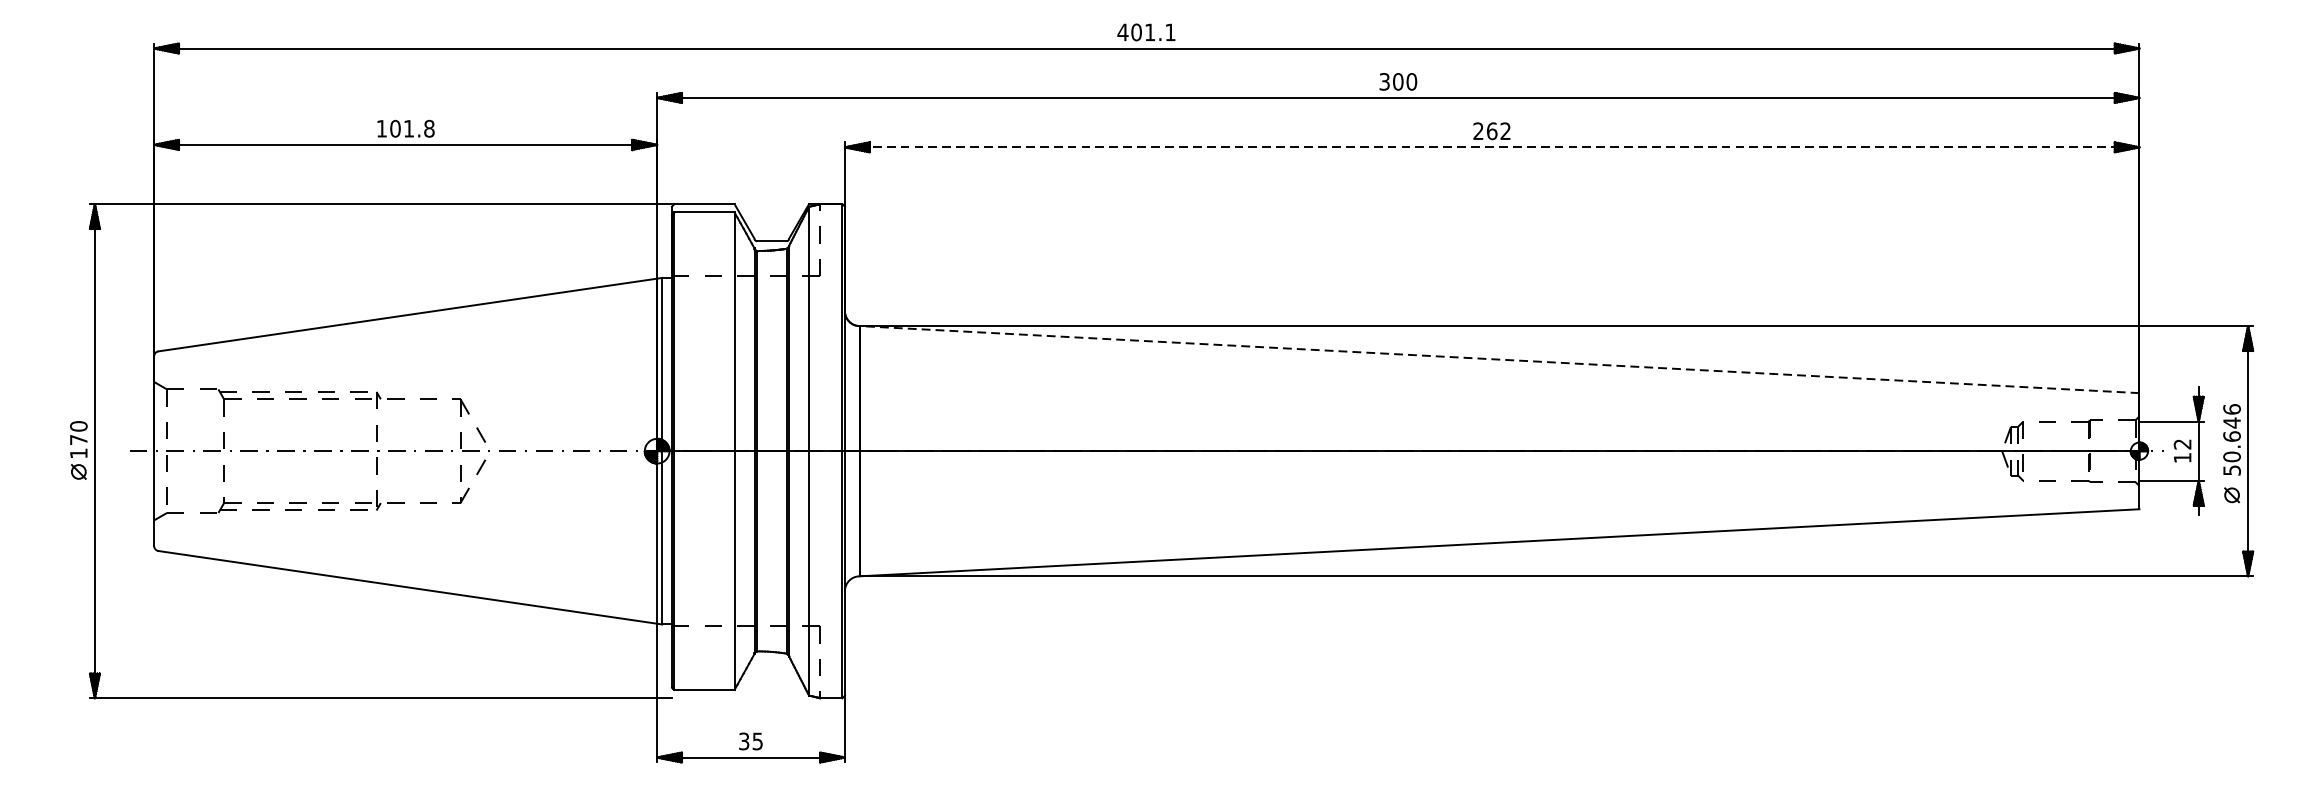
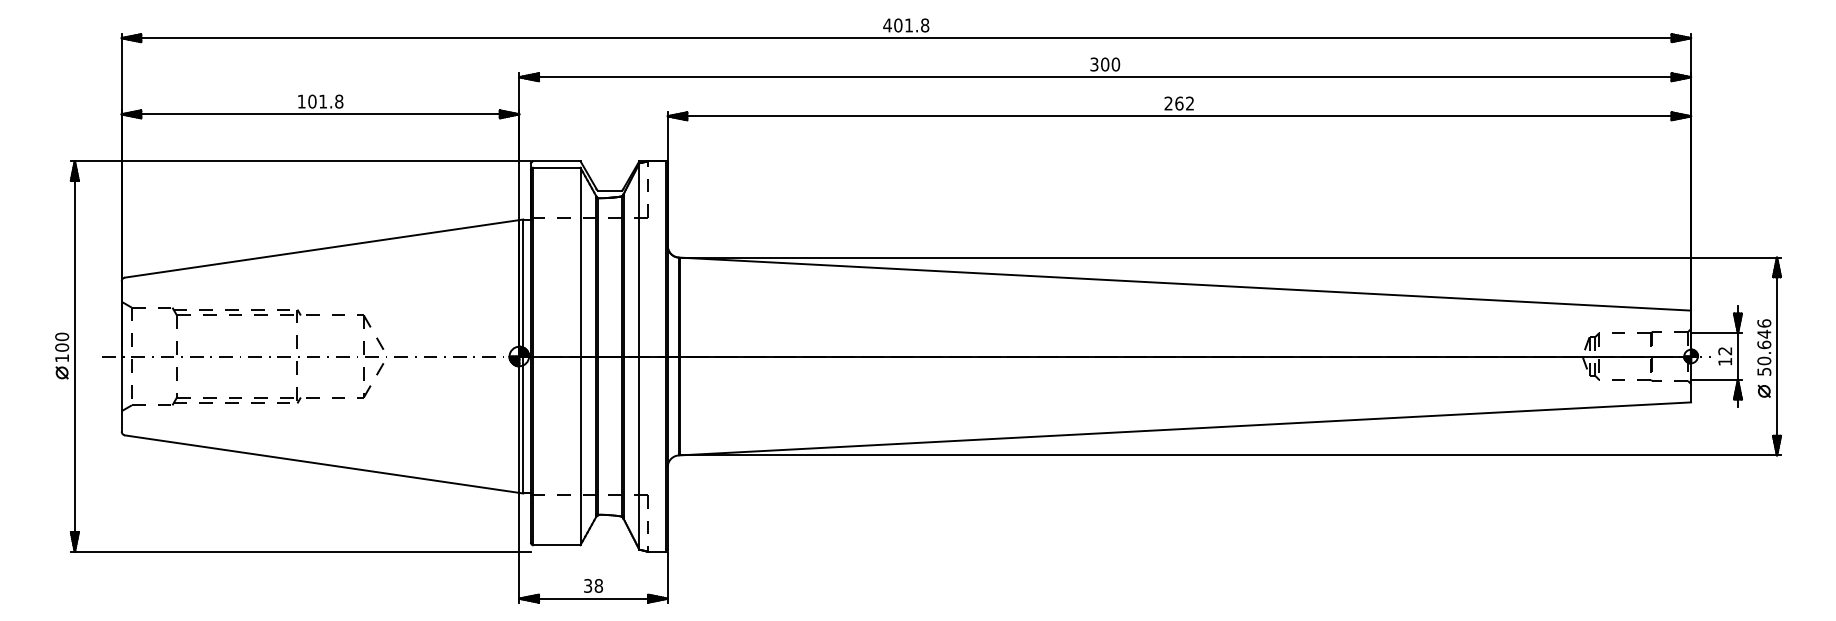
text: (1170, 32) -> (925, 25), 401.1 -> 401.8
line: (1492, 147) -> (1179, 116), dashed -> solid
line: (1498, 360) -> (1184, 284), dashed -> solid
text: (79, 439) -> (62, 347), 170 -> 100
text: (757, 740) -> (598, 585), 35 -> 38

